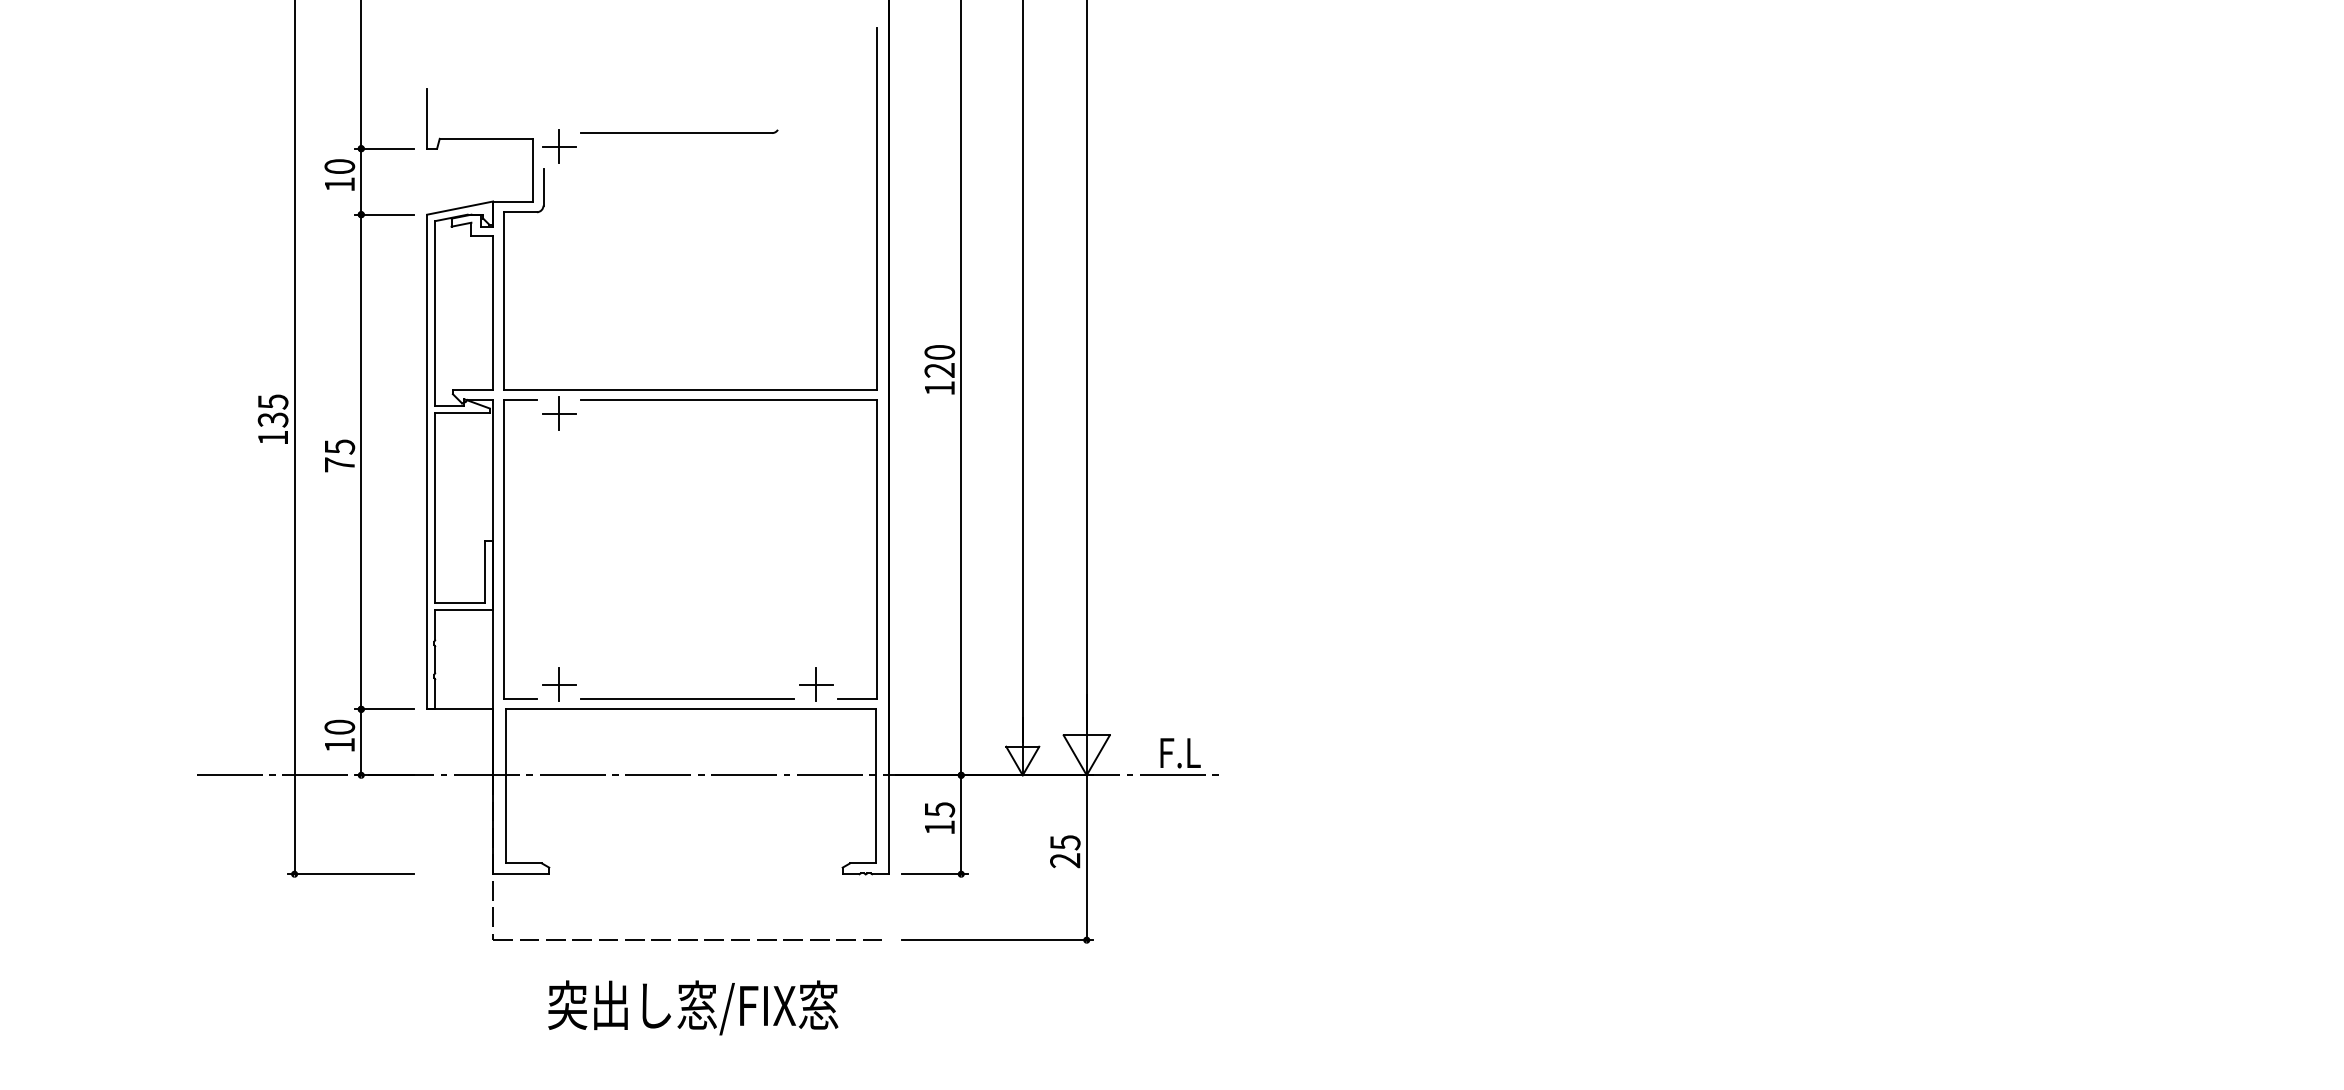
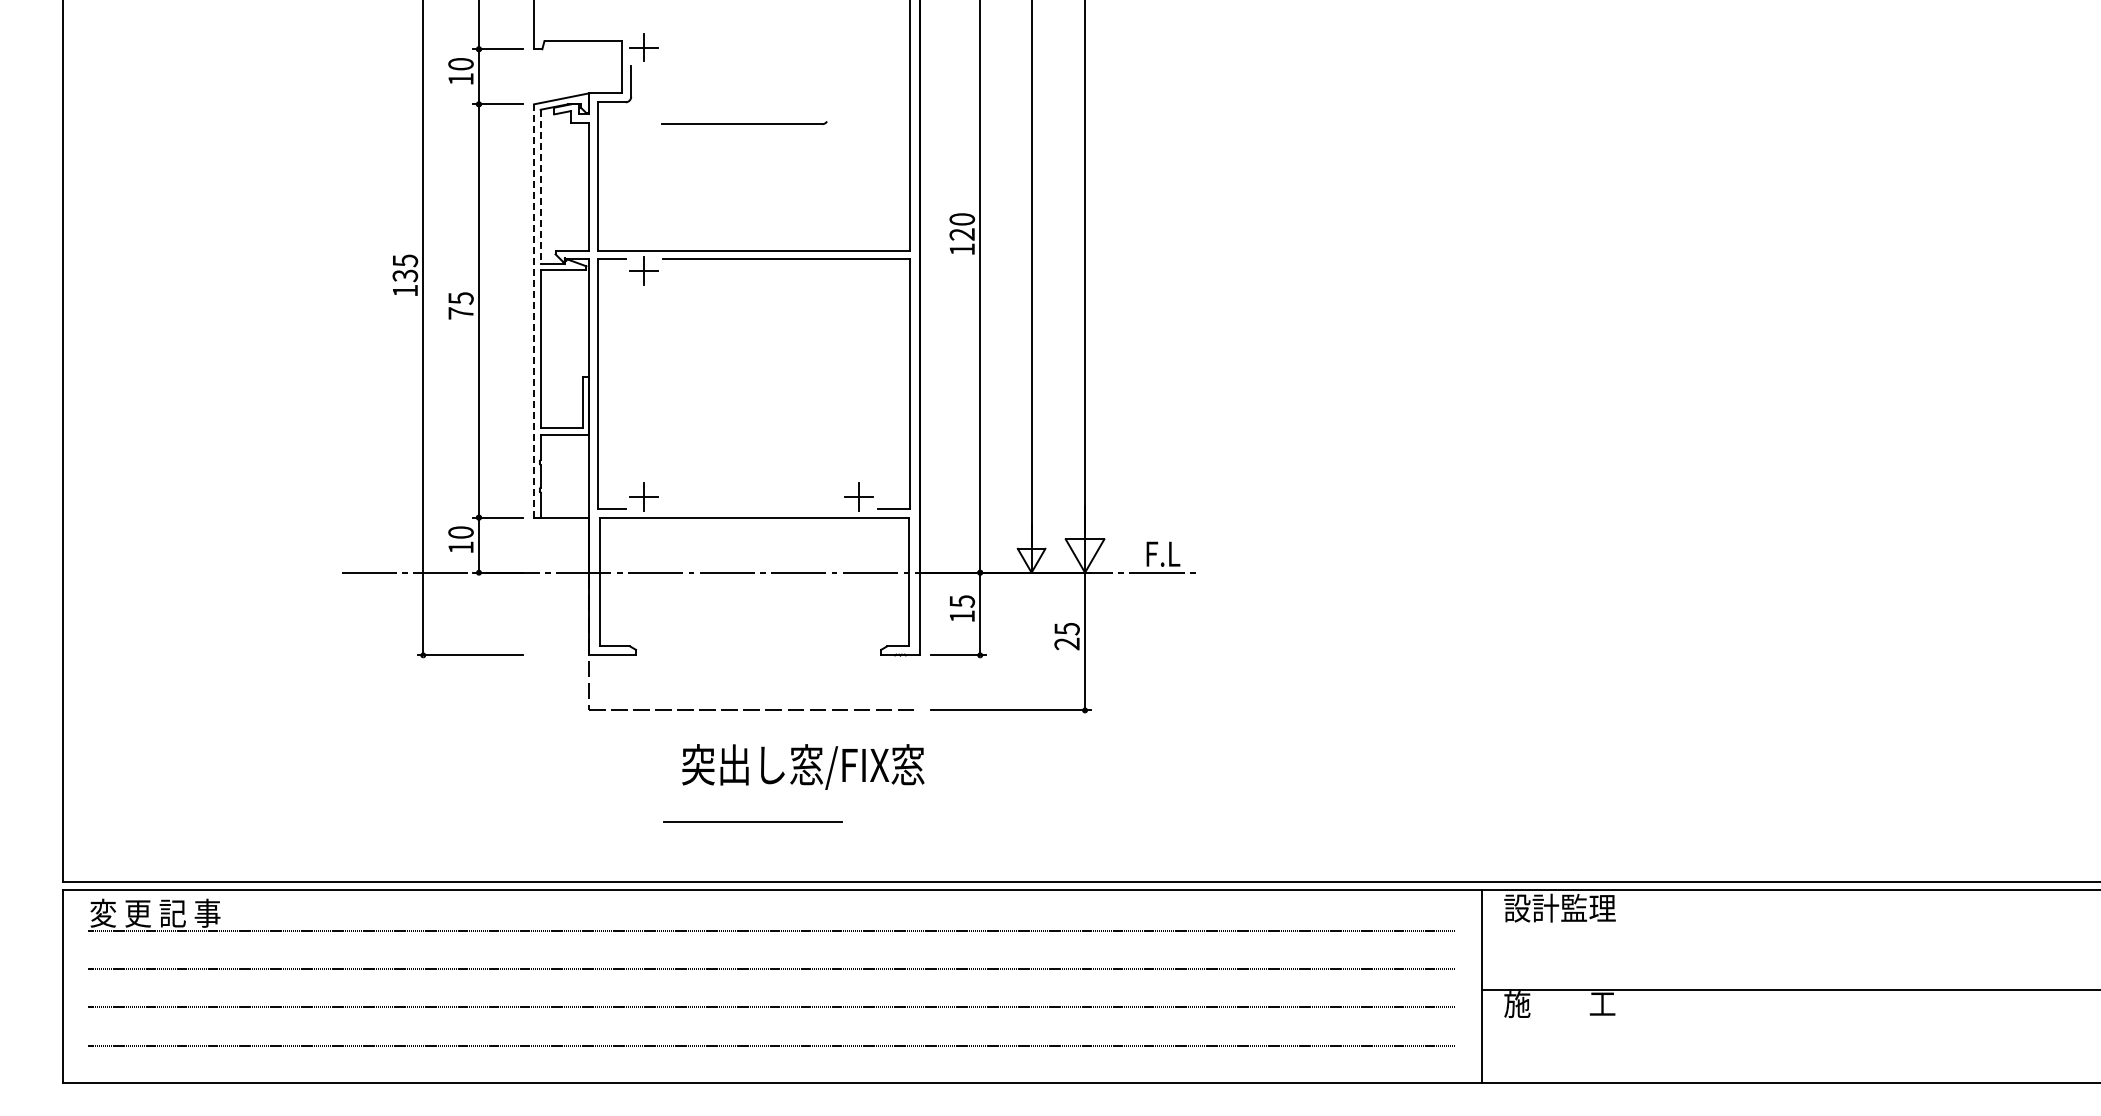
part: (679, 131) -> (744, 122), moved
line: (434, 314) -> (540, 187), solid -> dashed
line: (427, 461) -> (534, 310), solid -> dashed
line: (687, 698) -> (752, 821), moved
text: (693, 1007) -> (803, 766), moved

